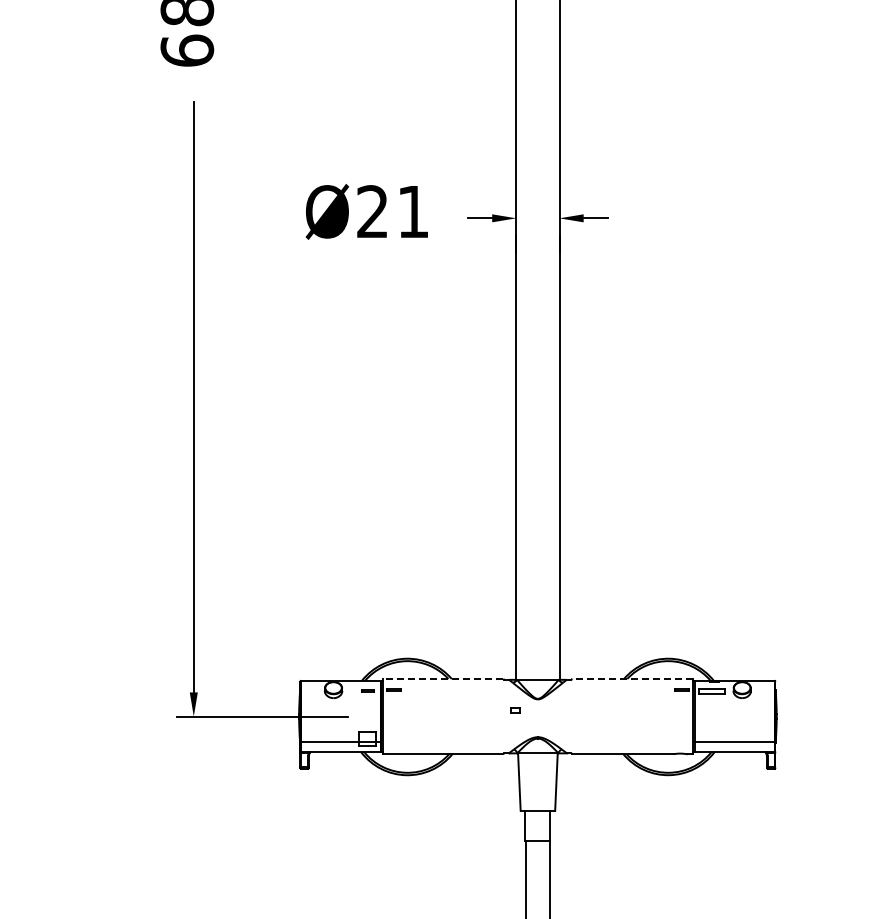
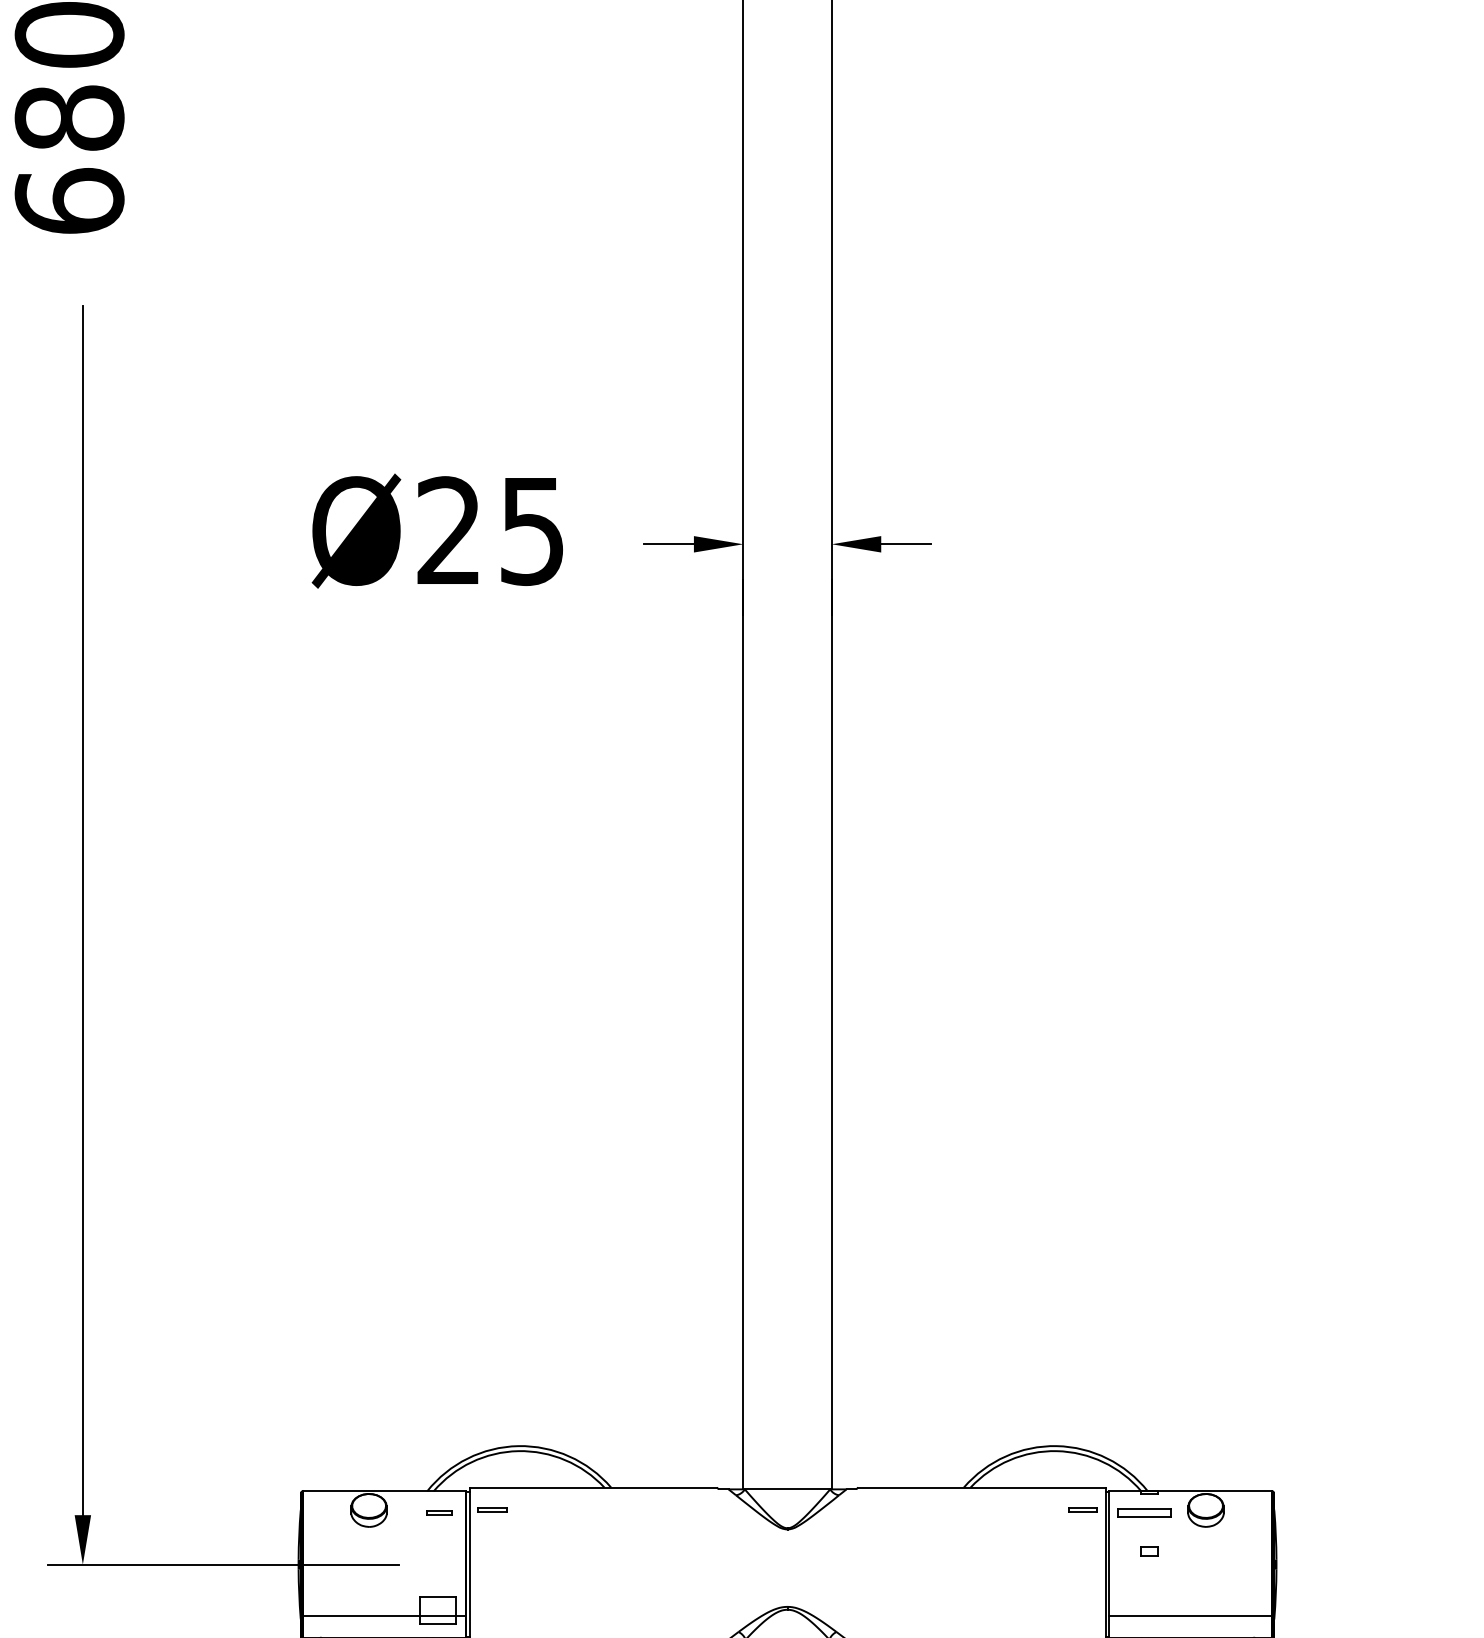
text: (413, 212) -> (532, 532), Ø21 -> Ø25
line: (442, 678) -> (592, 1486), dashed -> solid
line: (632, 678) -> (981, 1486), dashed -> solid
part: (515, 710) -> (1149, 1552), moved

